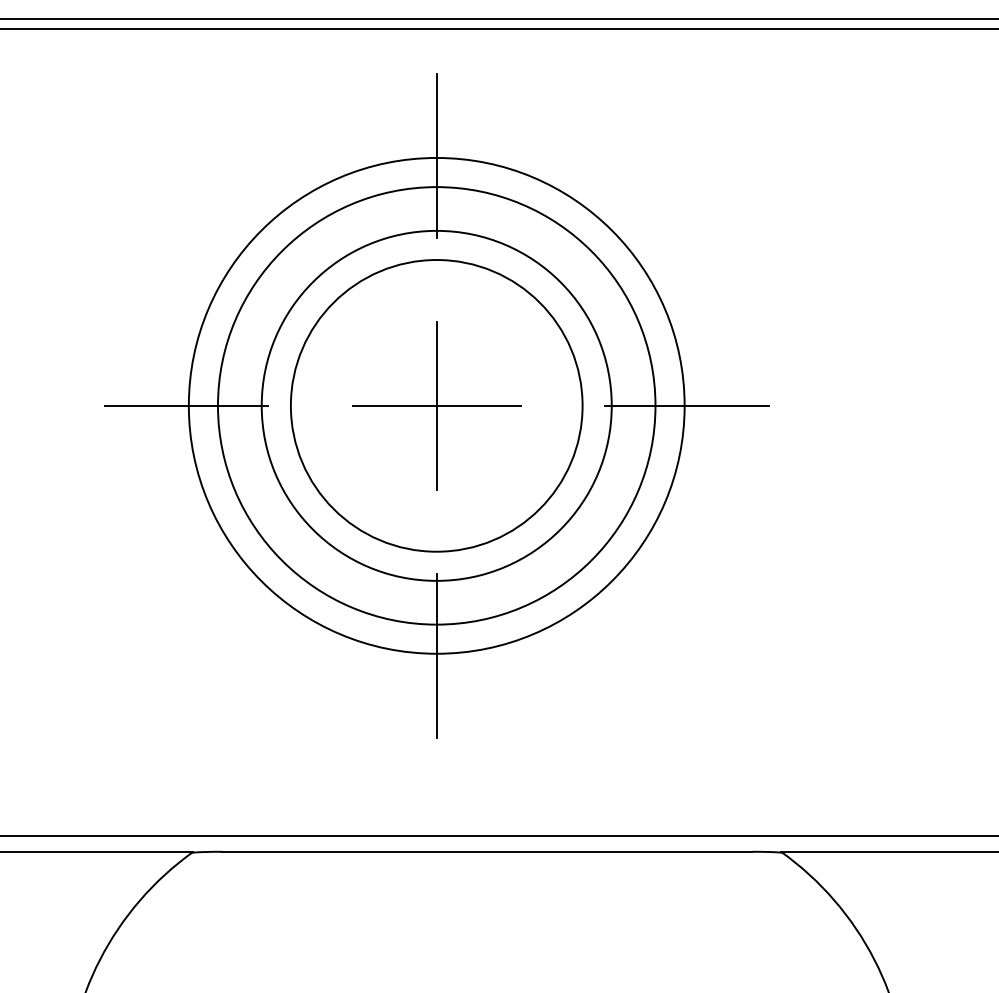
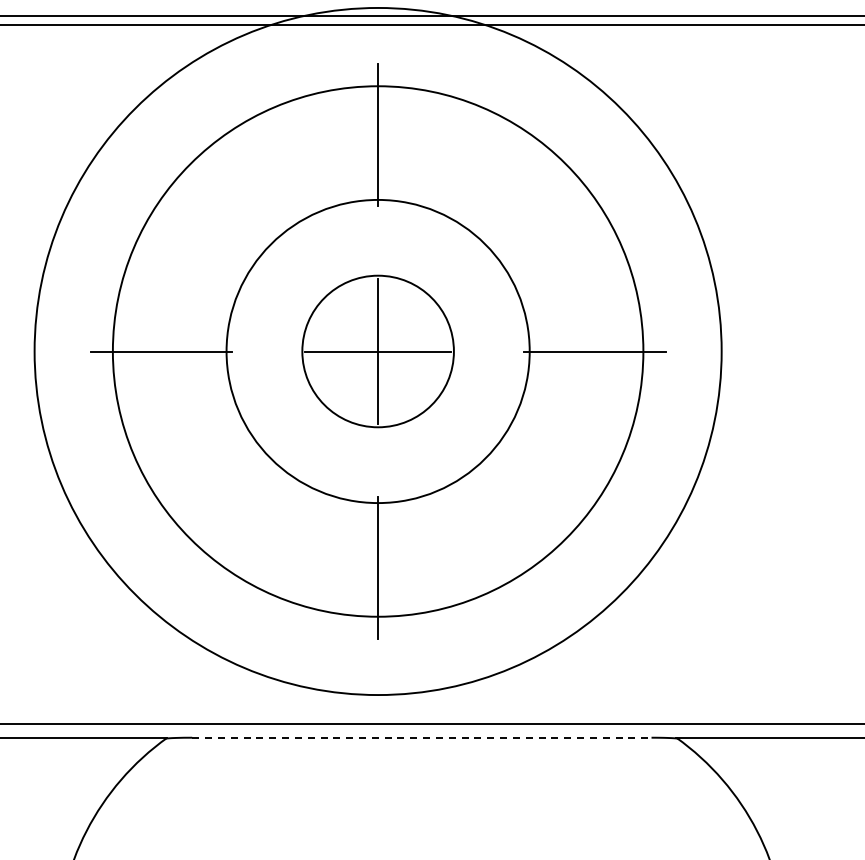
circle: (435, 405) -> (377, 351), size x0.6
circle: (435, 405) -> (377, 351), size x1.4
circle: (435, 405) -> (377, 351), size x1.6
line: (486, 851) -> (421, 737), solid -> dashed

